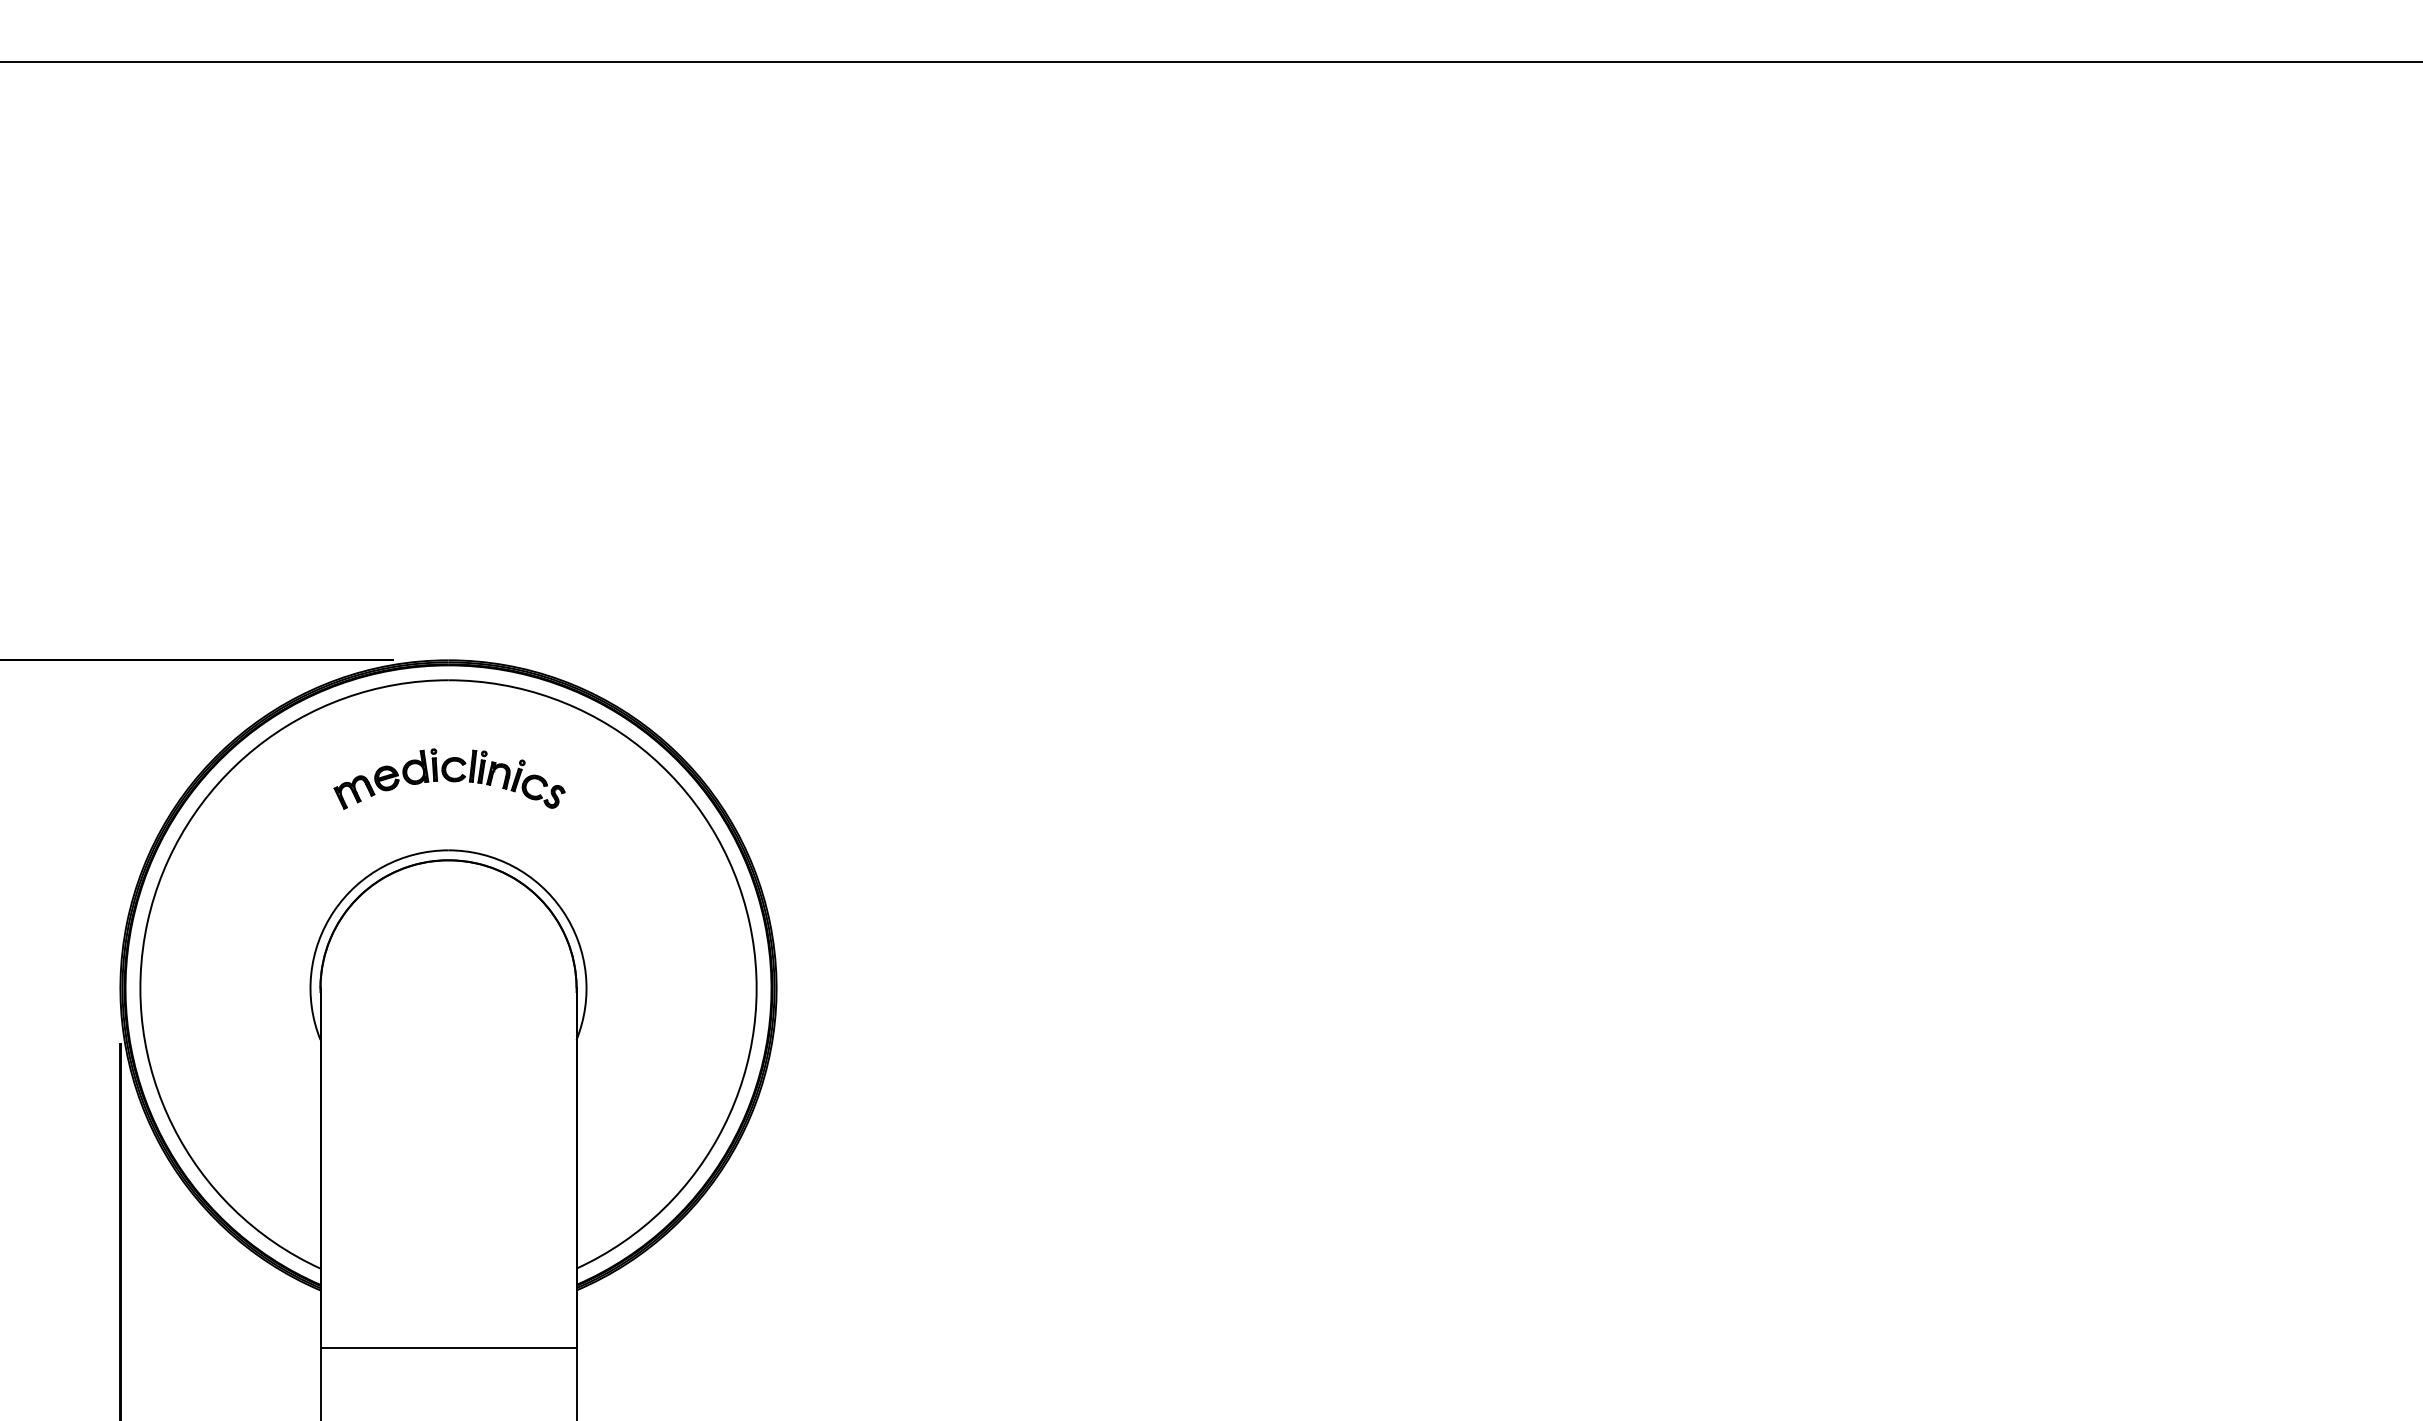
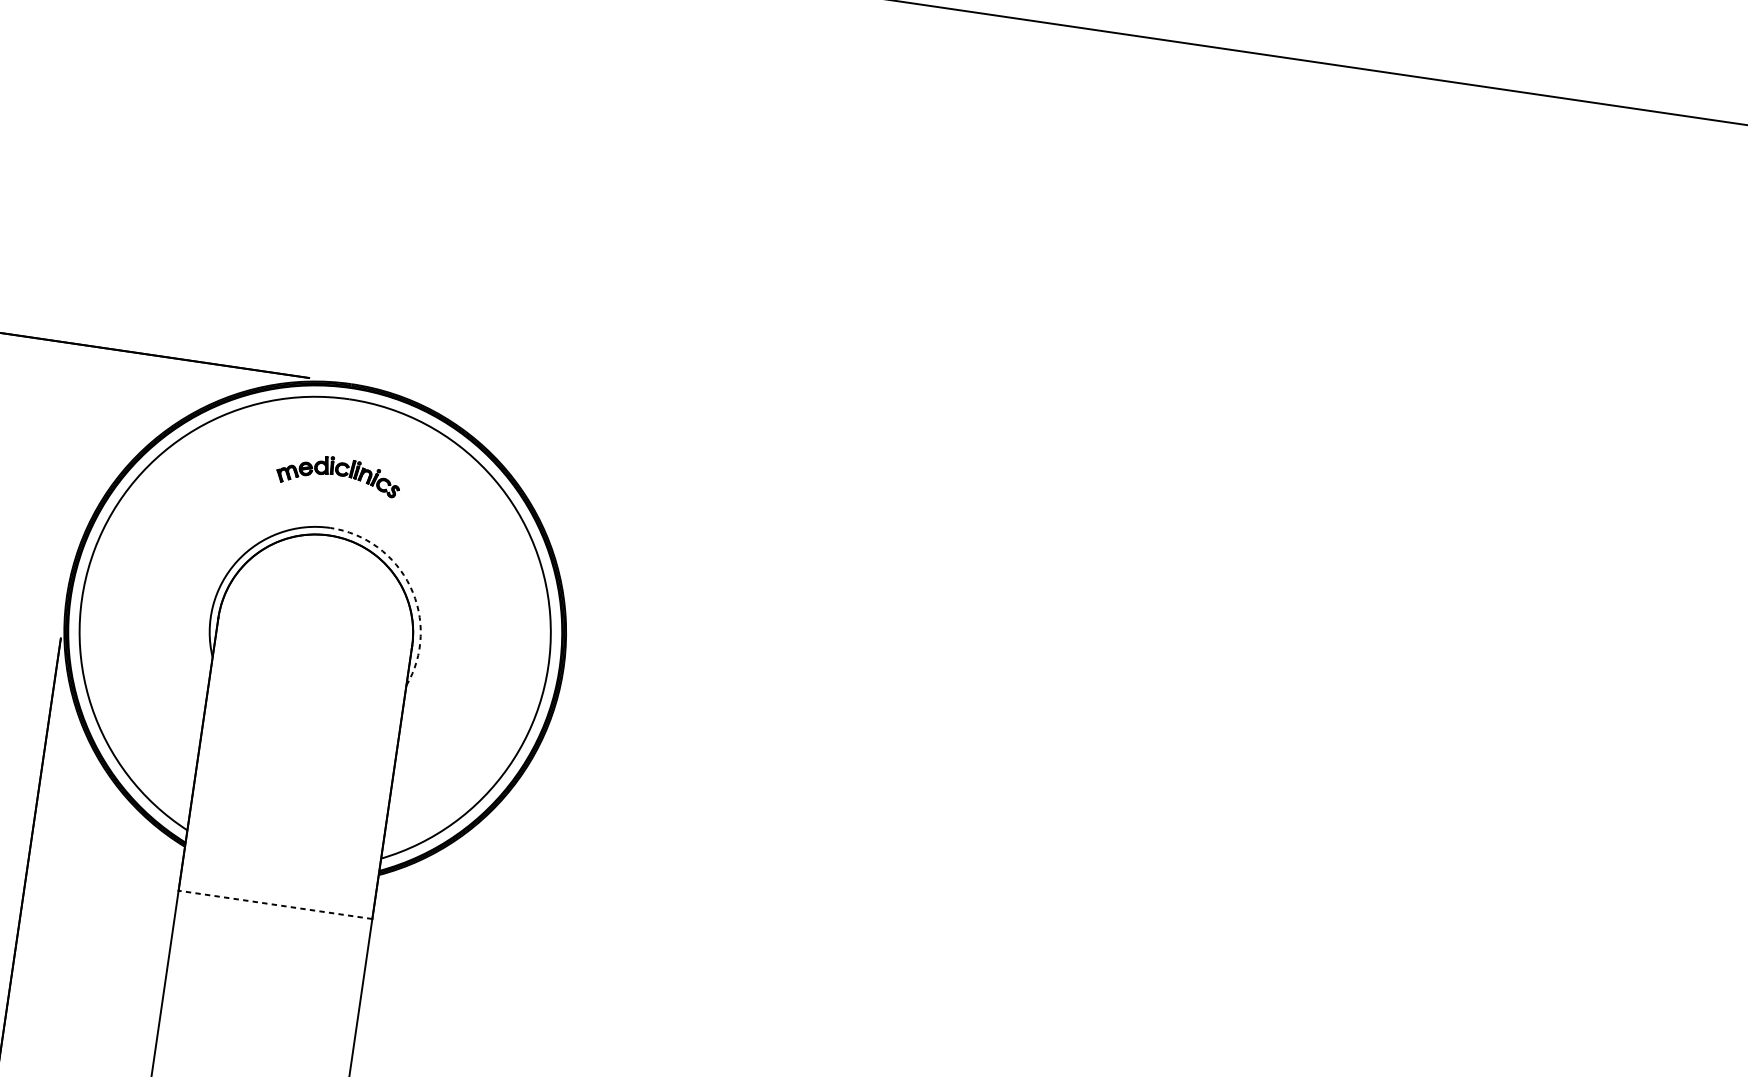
part: (449, 778) -> (339, 473), size x0.7
arc: (562, 911) -> (409, 586), solid -> dashed
line: (448, 1348) -> (275, 904), solid -> dashed

